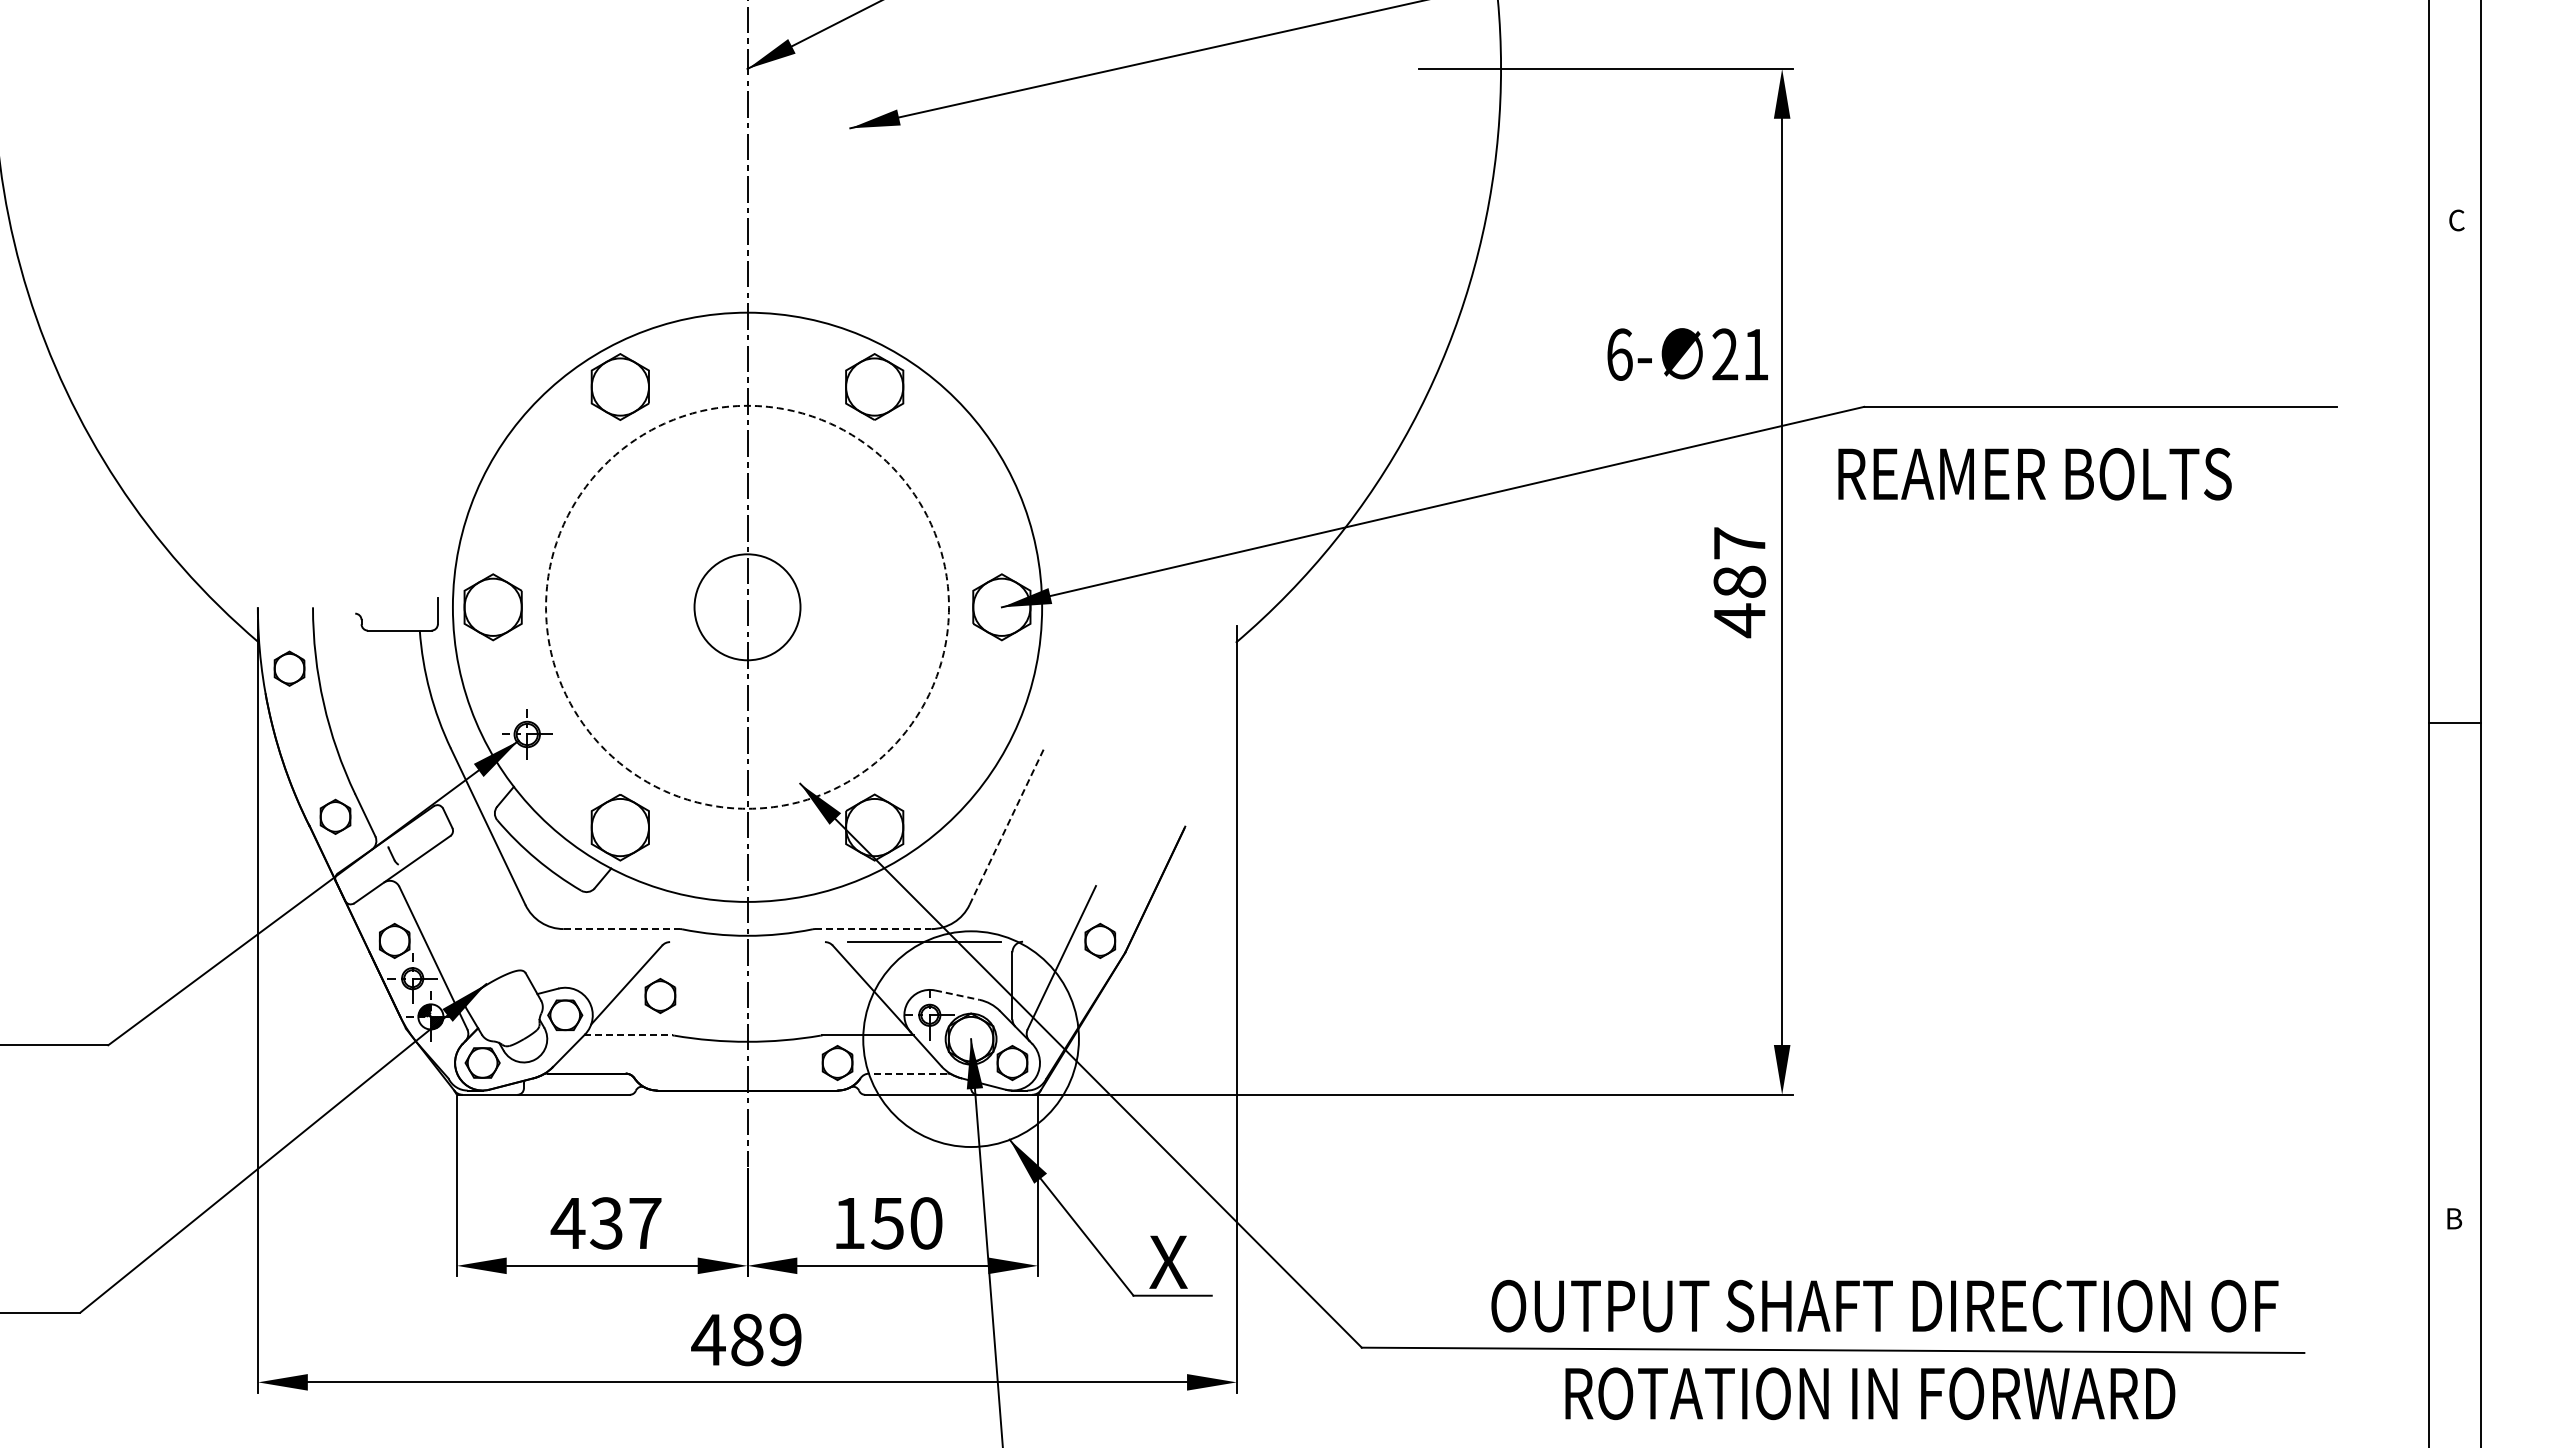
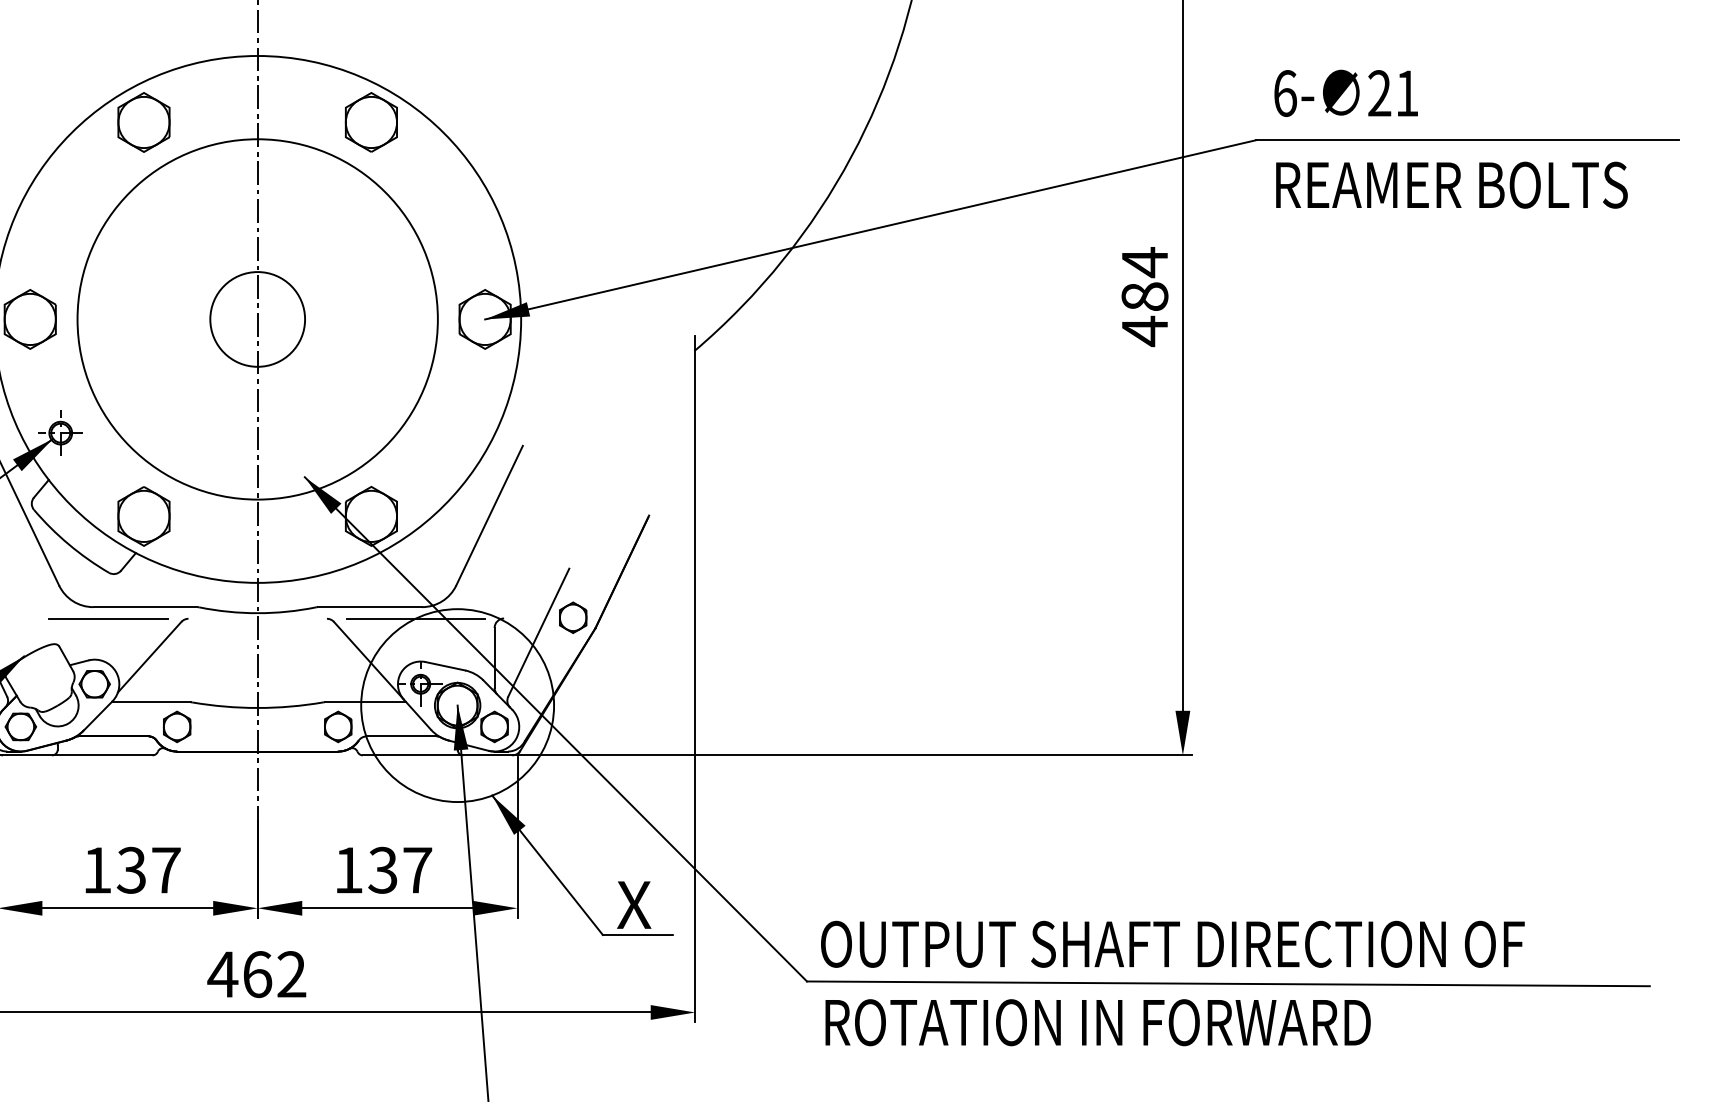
text: (1687, 354) -> (1345, 93), moved
text: (2034, 474) -> (1451, 185), moved
text: (1739, 543) -> (1144, 262), 487 -> 484
circle: (747, 606) -> (257, 318), dashed -> solid
line: (1006, 826) -> (489, 515), dashed -> solid
line: (622, 929) -> (145, 607), dashed -> solid
line: (873, 929) -> (370, 607), dashed -> solid
line: (580, 942) -> (108, 619), added
line: (957, 995) -> (445, 666), dashed -> solid
part: (660, 996) -> (177, 727), moved
line: (628, 1035) -> (151, 702), dashed -> solid
line: (907, 1073) -> (400, 736), dashed -> solid
text: (567, 1223) -> (96, 870), 437 -> 137
text: (906, 1223) -> (399, 870), 150 -> 137
text: (1884, 1305) -> (1172, 943), moved
text: (766, 1339) -> (274, 974), 489 -> 462
text: (1870, 1393) -> (1098, 1022), moved

